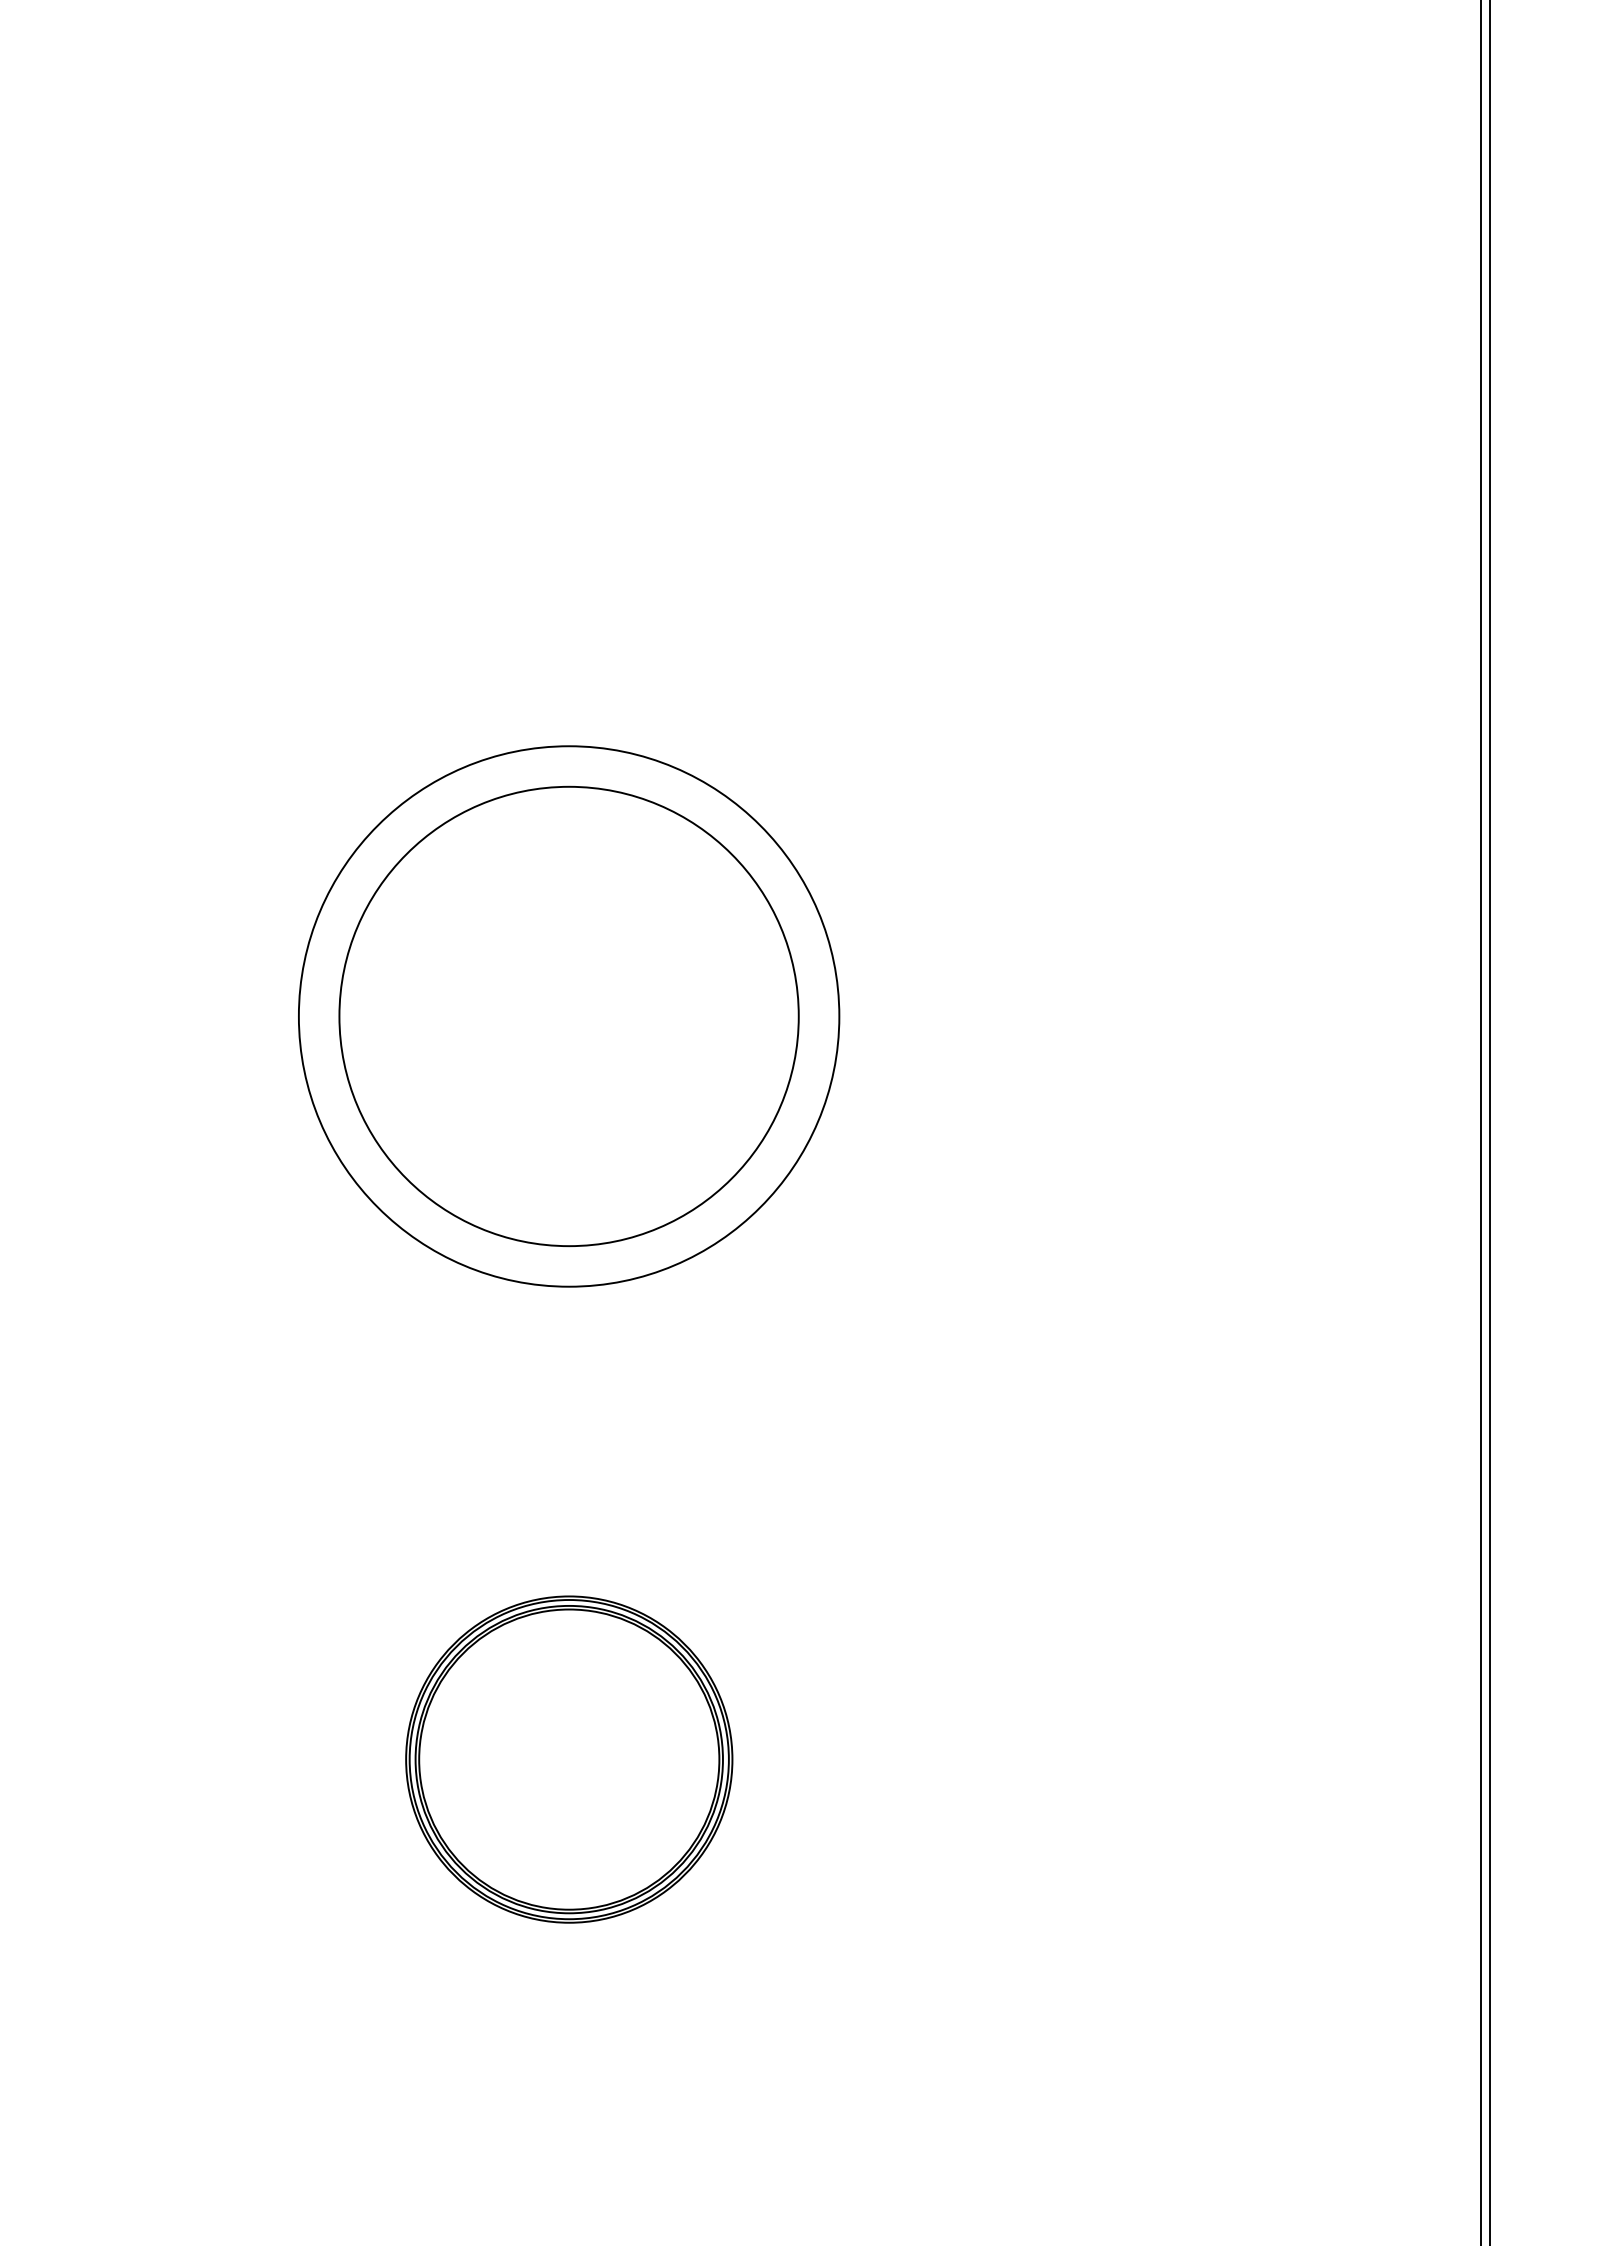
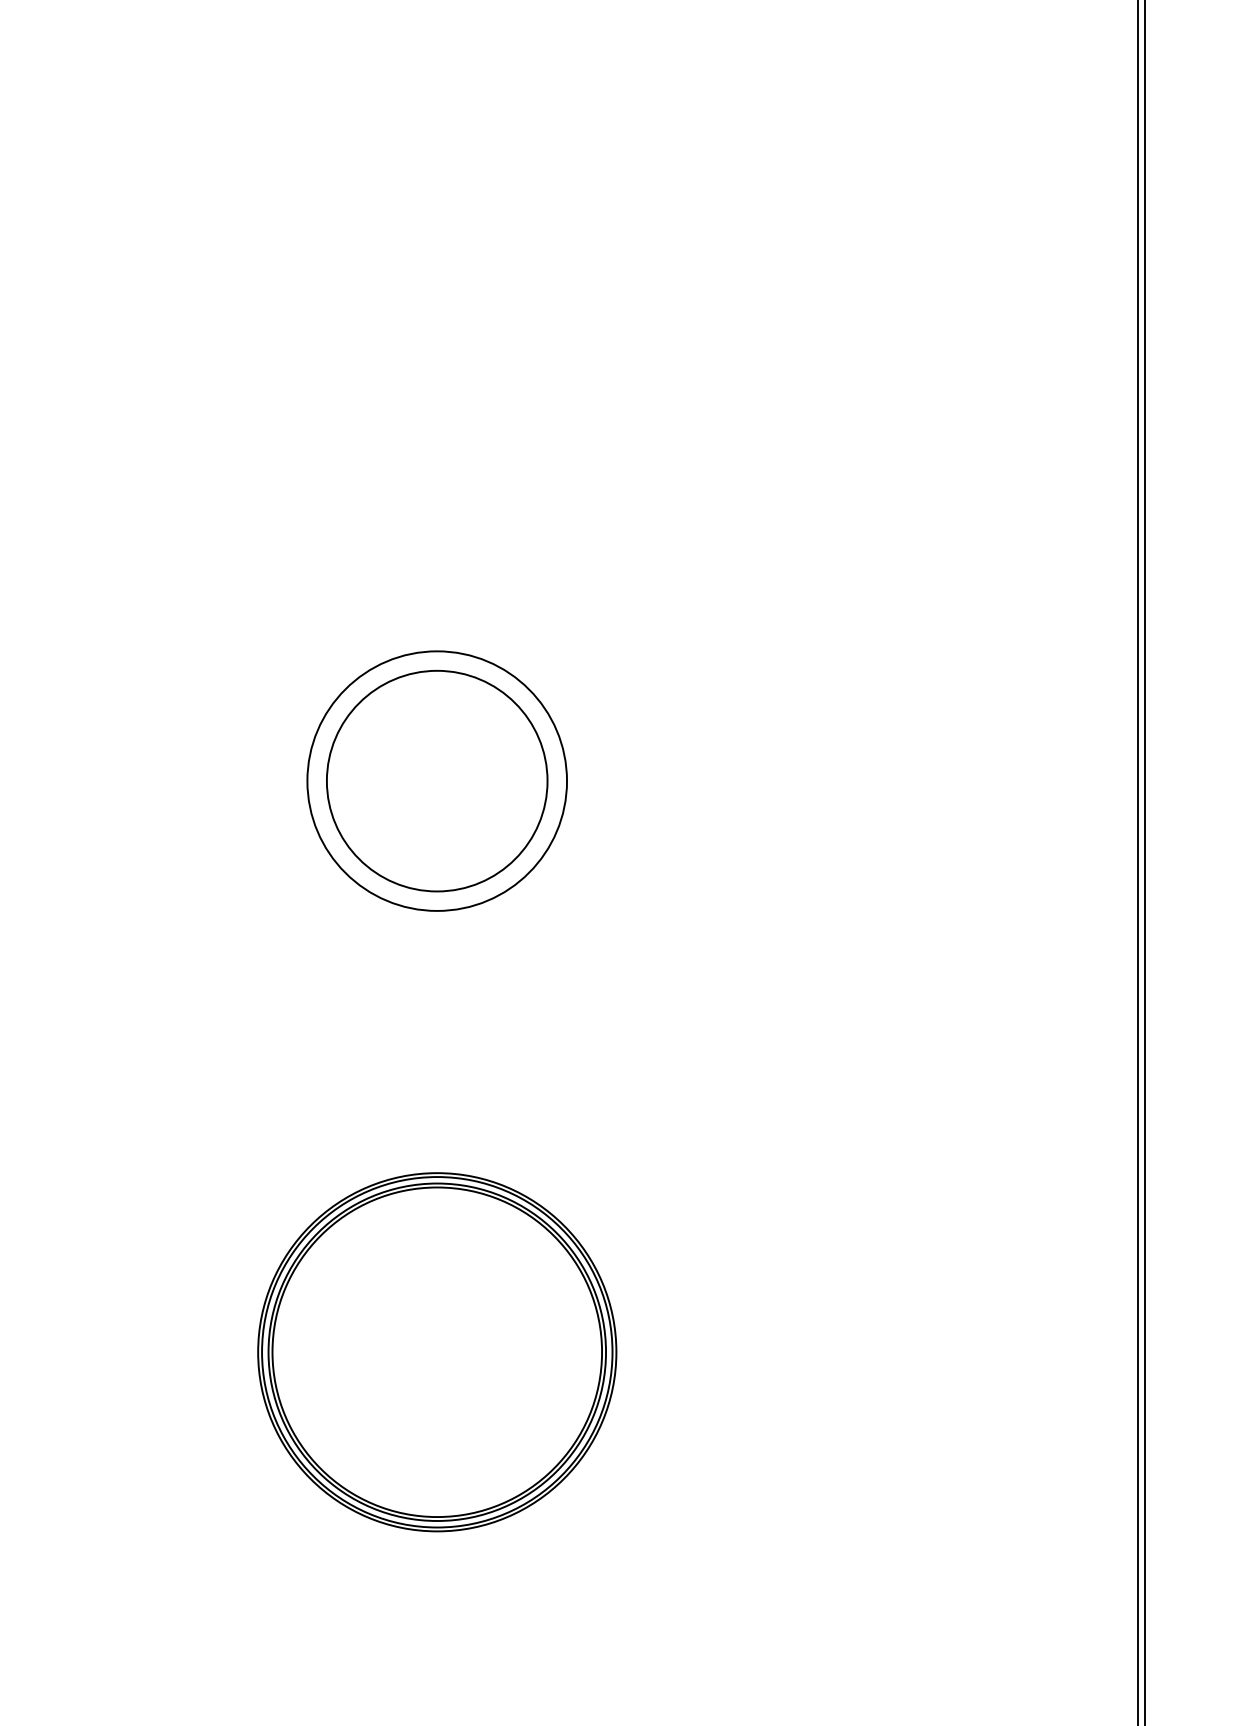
circle: (568, 1016) -> (436, 781), size x0.62
circle: (569, 1016) -> (437, 781), size x0.62
part: (569, 1759) -> (437, 1352), size x1.43

